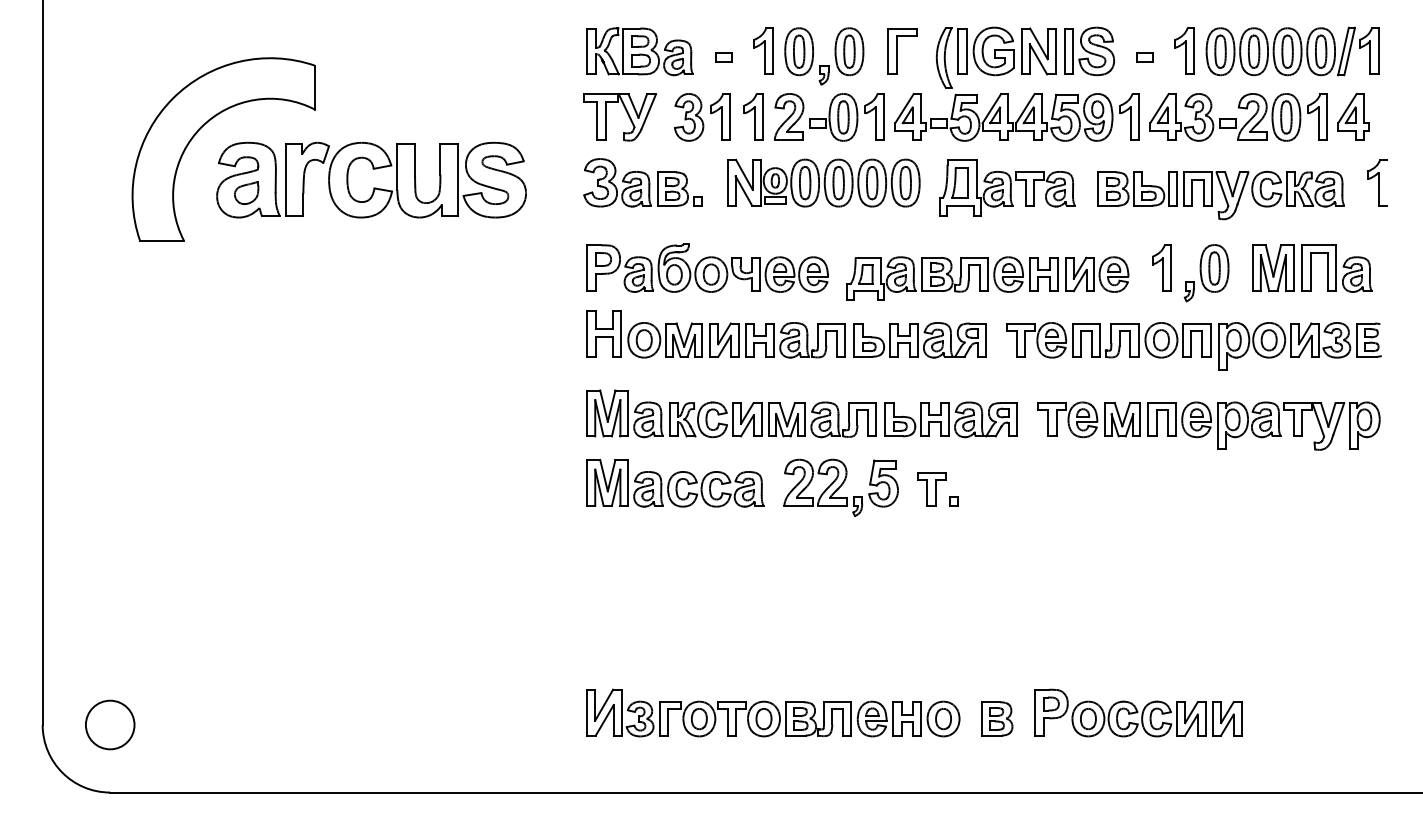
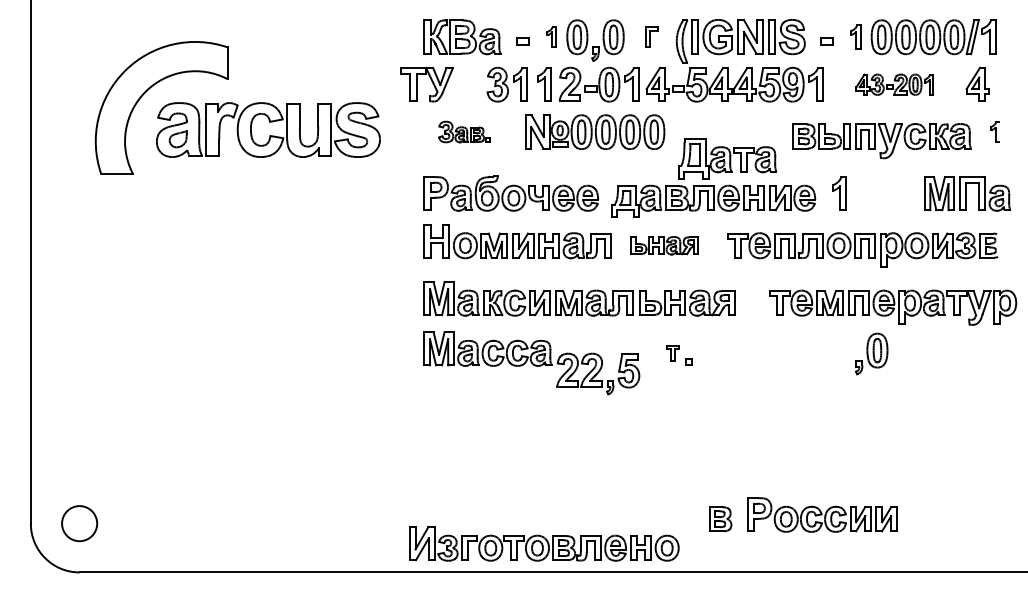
part: (763, 50) -> (551, 36), size x0.6
part: (1184, 50) -> (855, 36), size x0.7
part: (902, 51) -> (651, 37), size x0.6
part: (627, 114) -> (432, 82), moved
part: (1238, 117) -> (894, 84), size x0.6
part: (642, 182) -> (464, 131), size x0.6
part: (1377, 182) -> (995, 131), size x0.6
part: (1007, 187) -> (727, 158), moved
part: (1312, 268) -> (967, 193), moved
part: (1206, 273) -> (871, 354), moved
part: (919, 340) -> (664, 245), size x0.7
part: (1208, 425) -> (892, 307), moved
part: (840, 487) -> (597, 373), moved
part: (931, 489) -> (672, 353), size x0.6
part: (773, 712) -> (544, 543), moved

